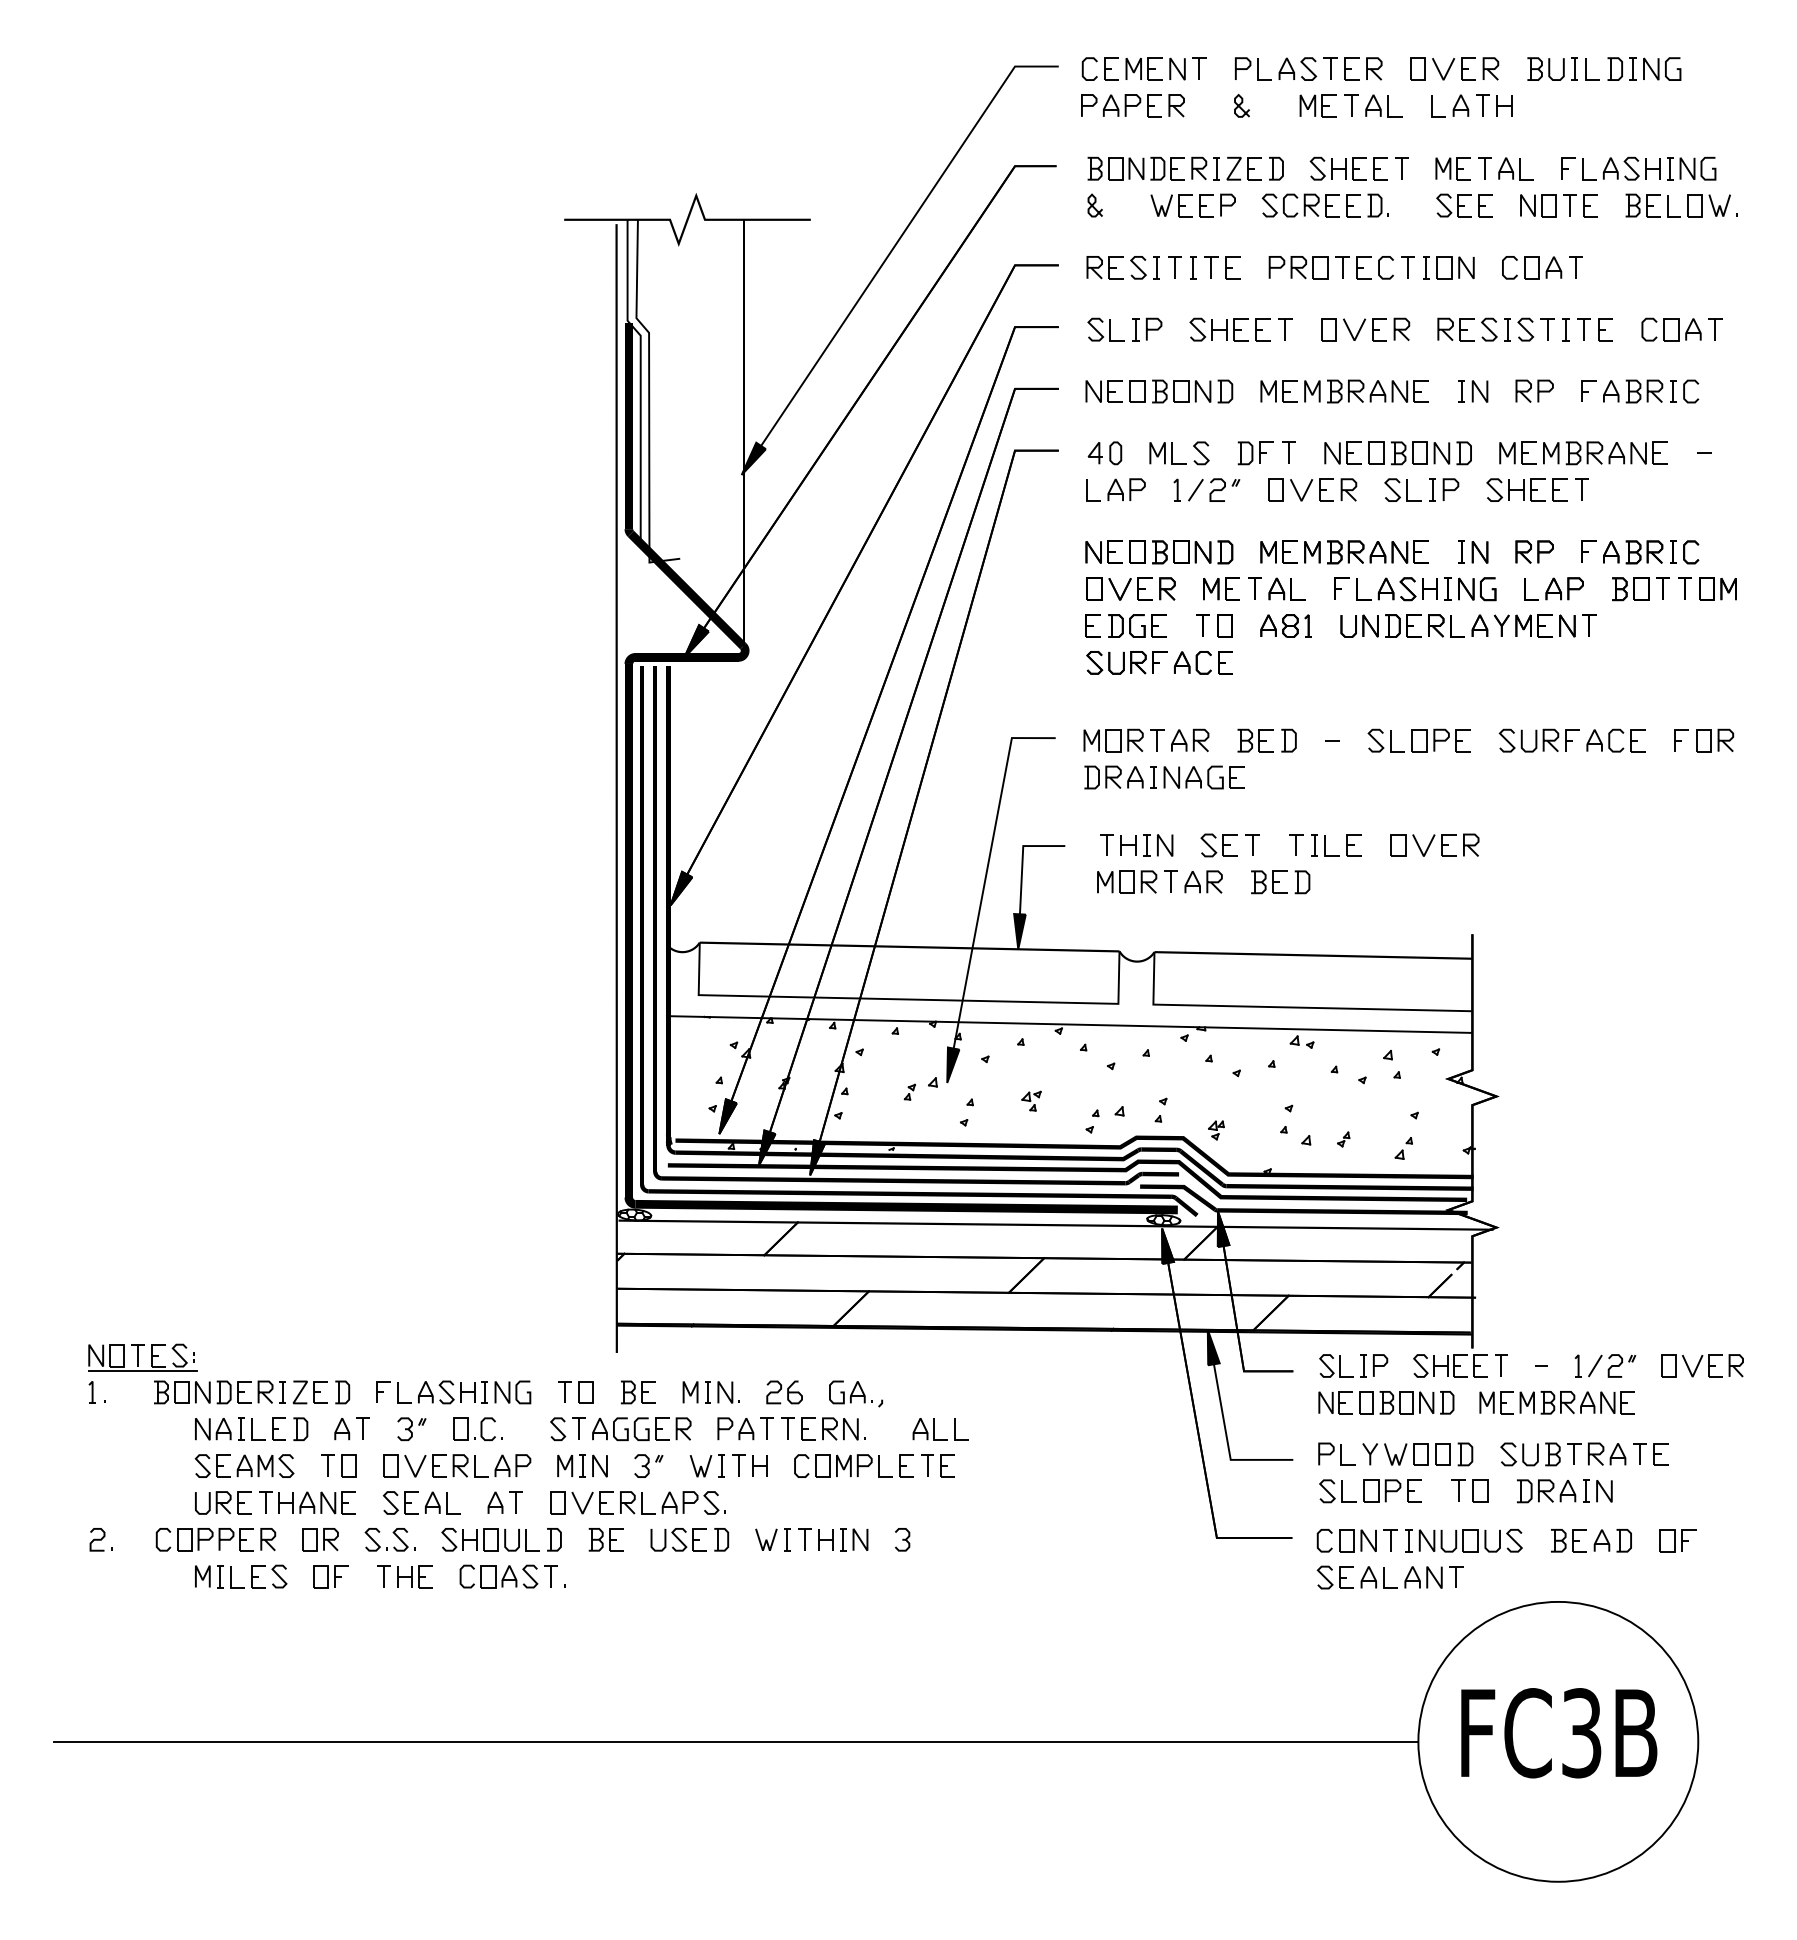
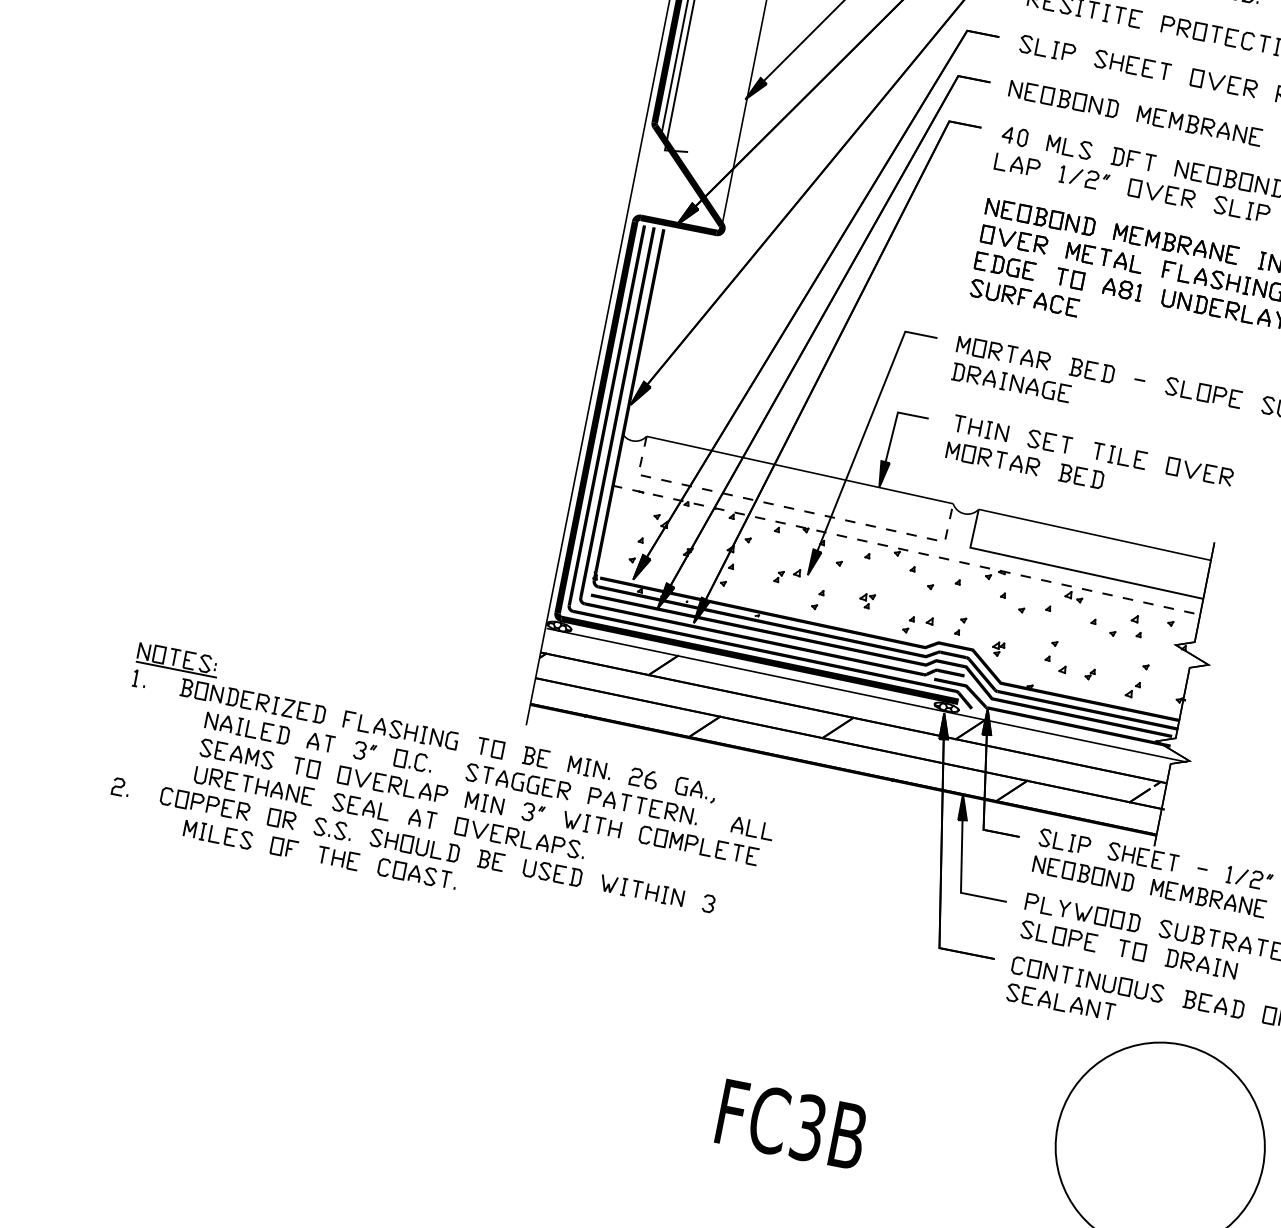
line: (908, 999) -> (791, 508), solid -> dashed
line: (1069, 1024) -> (905, 550), solid -> dashed
text: (1559, 1733) -> (792, 1125), moved
line: (736, 1741) -> (557, 1027), removed

